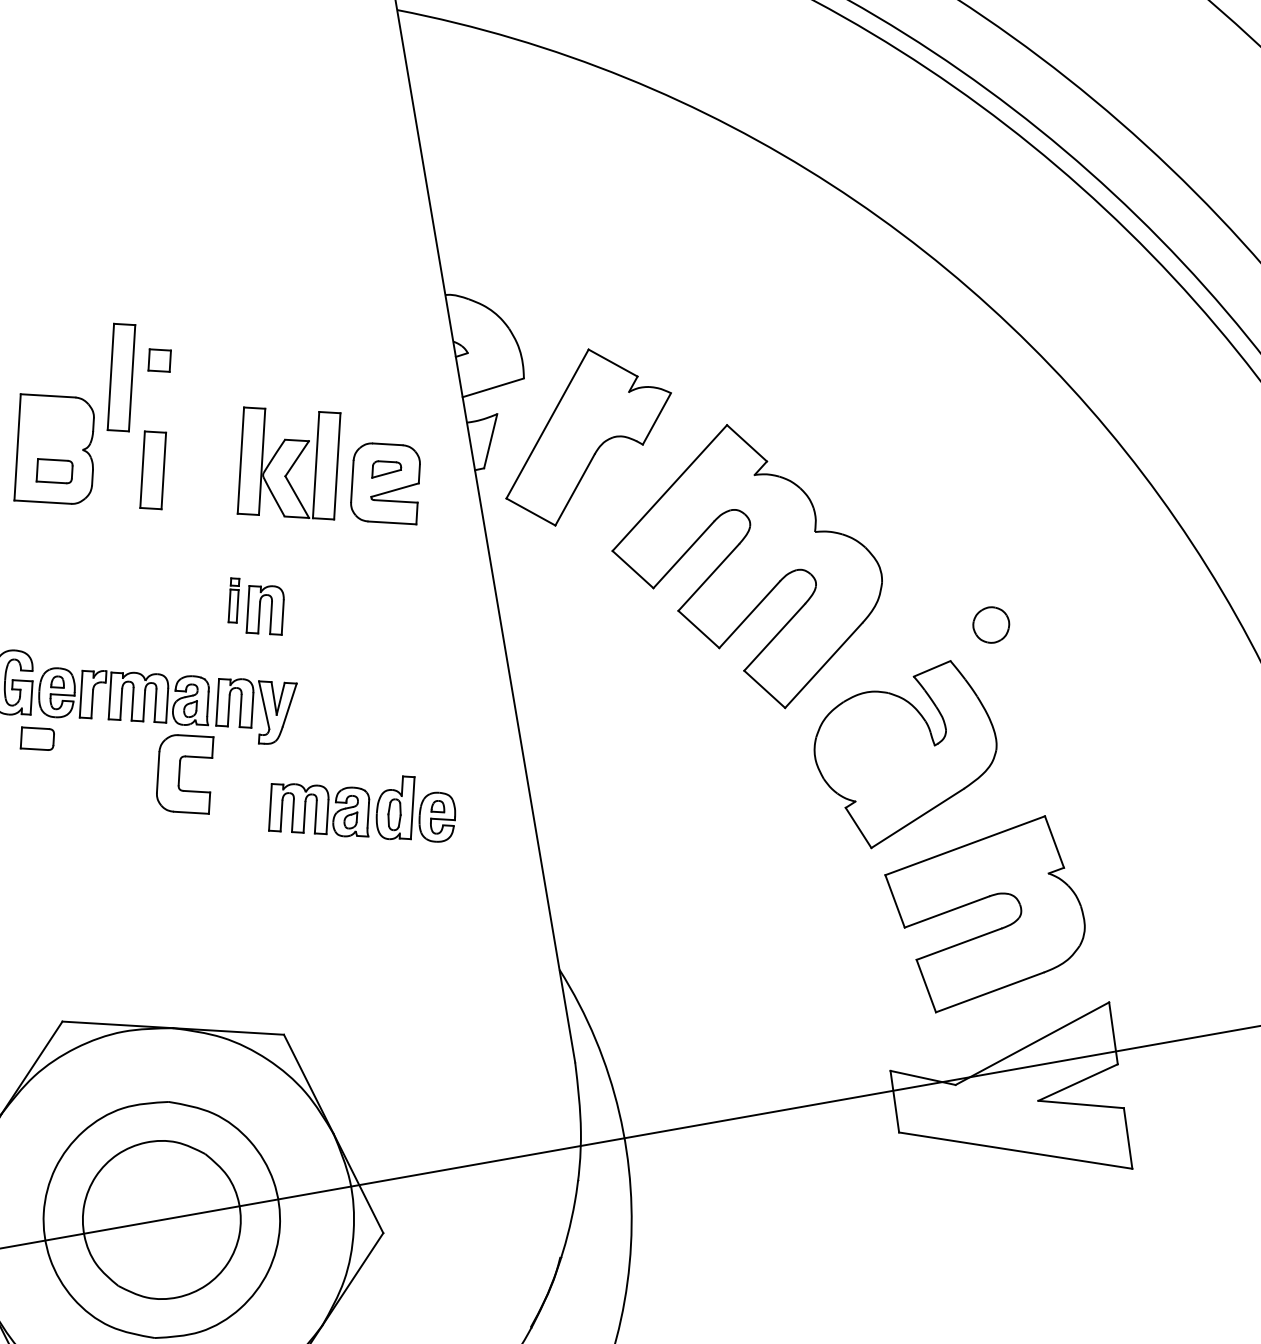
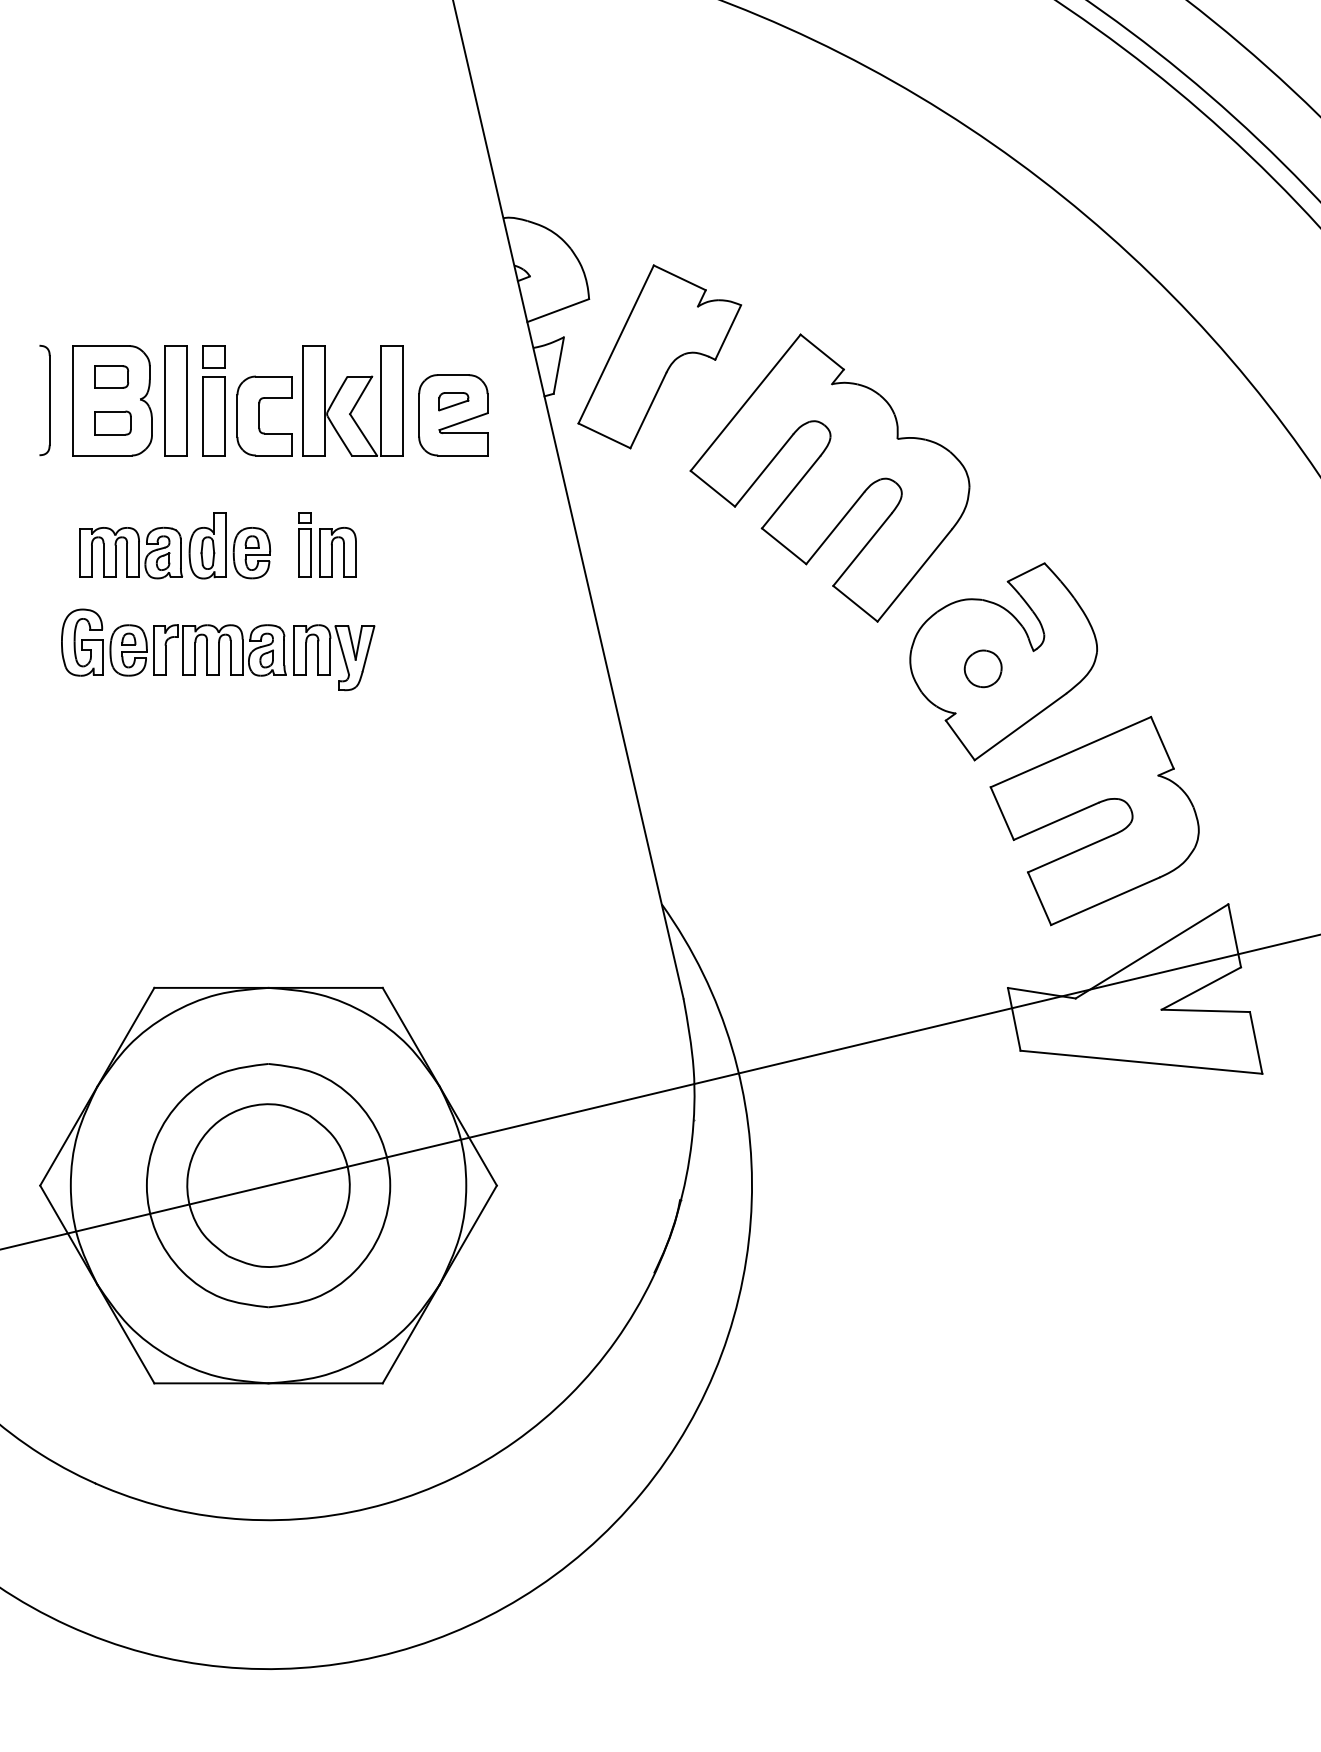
part: (159, 360) -> (213, 356), moved
part: (121, 377) -> (175, 400), moved
part: (233, 600) -> (304, 544), size x1.43
part: (990, 624) -> (982, 668), moved
part: (37, 738) -> (111, 376), moved
part: (184, 773) -> (264, 415), moved
part: (363, 805) -> (175, 545), moved

